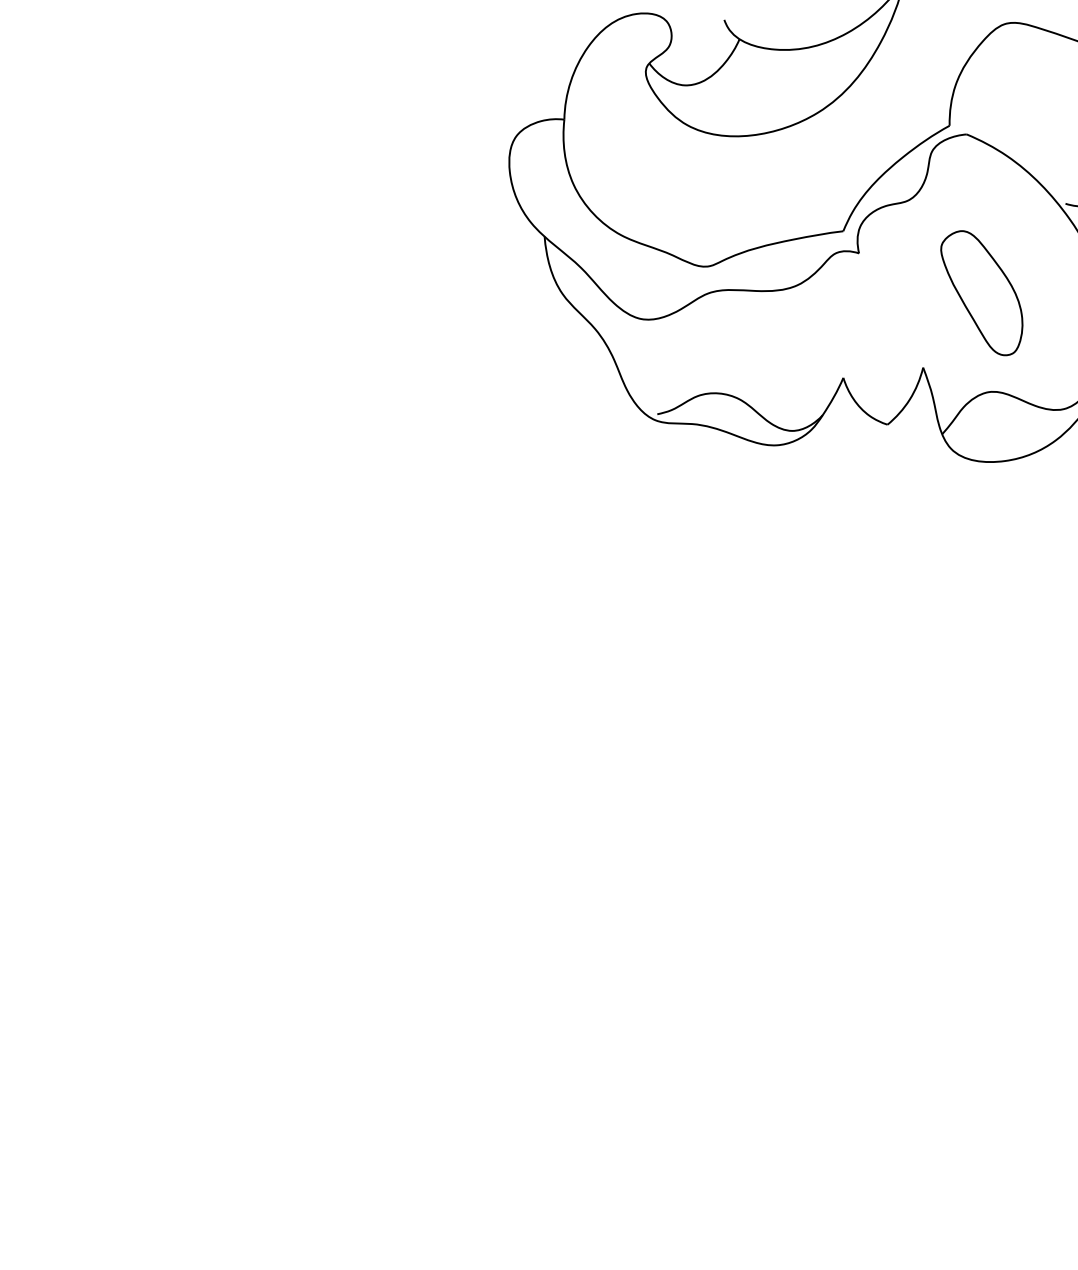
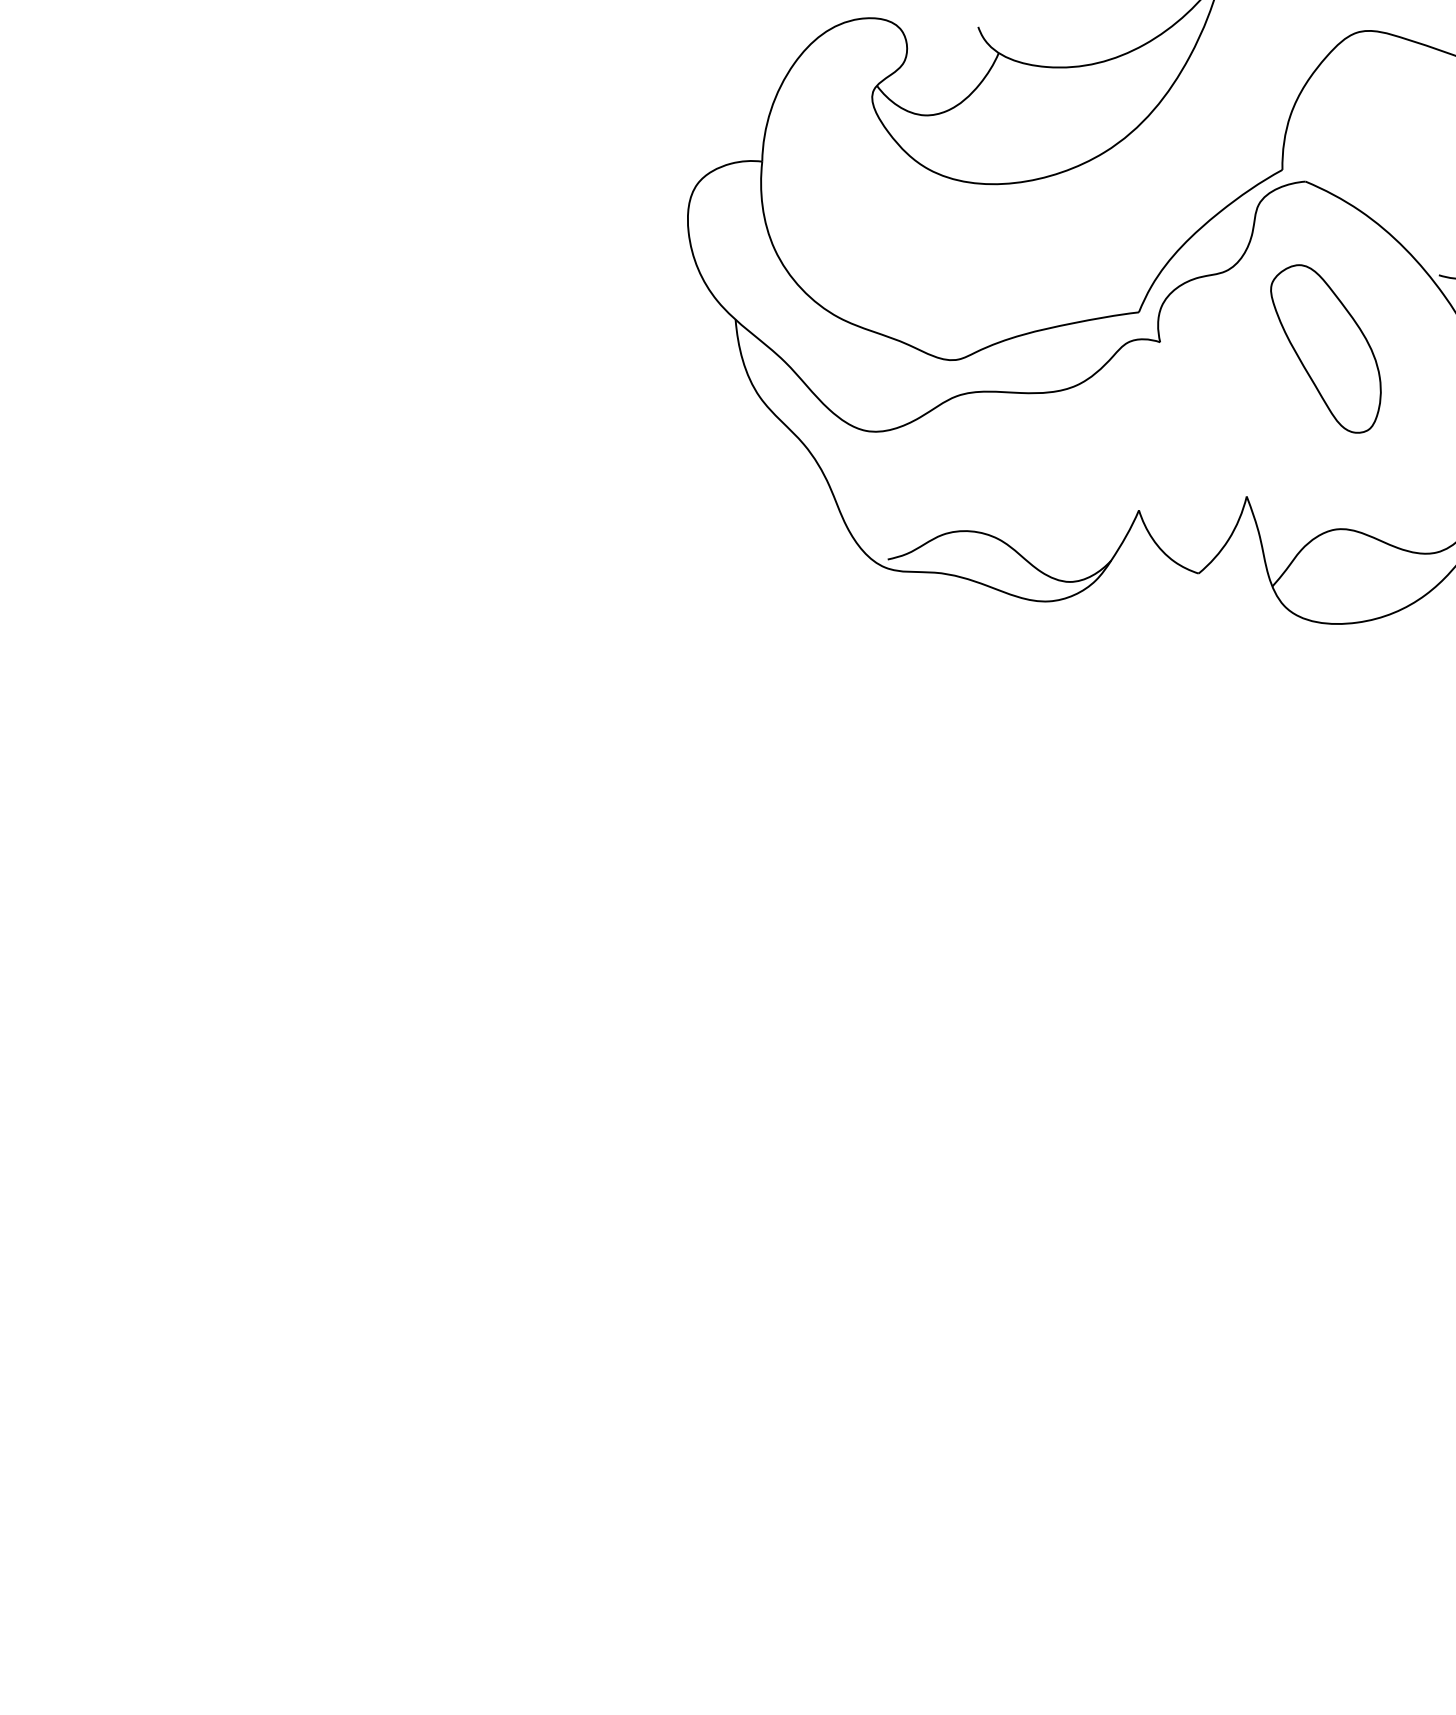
part: (981, 292) -> (1325, 348), moved

